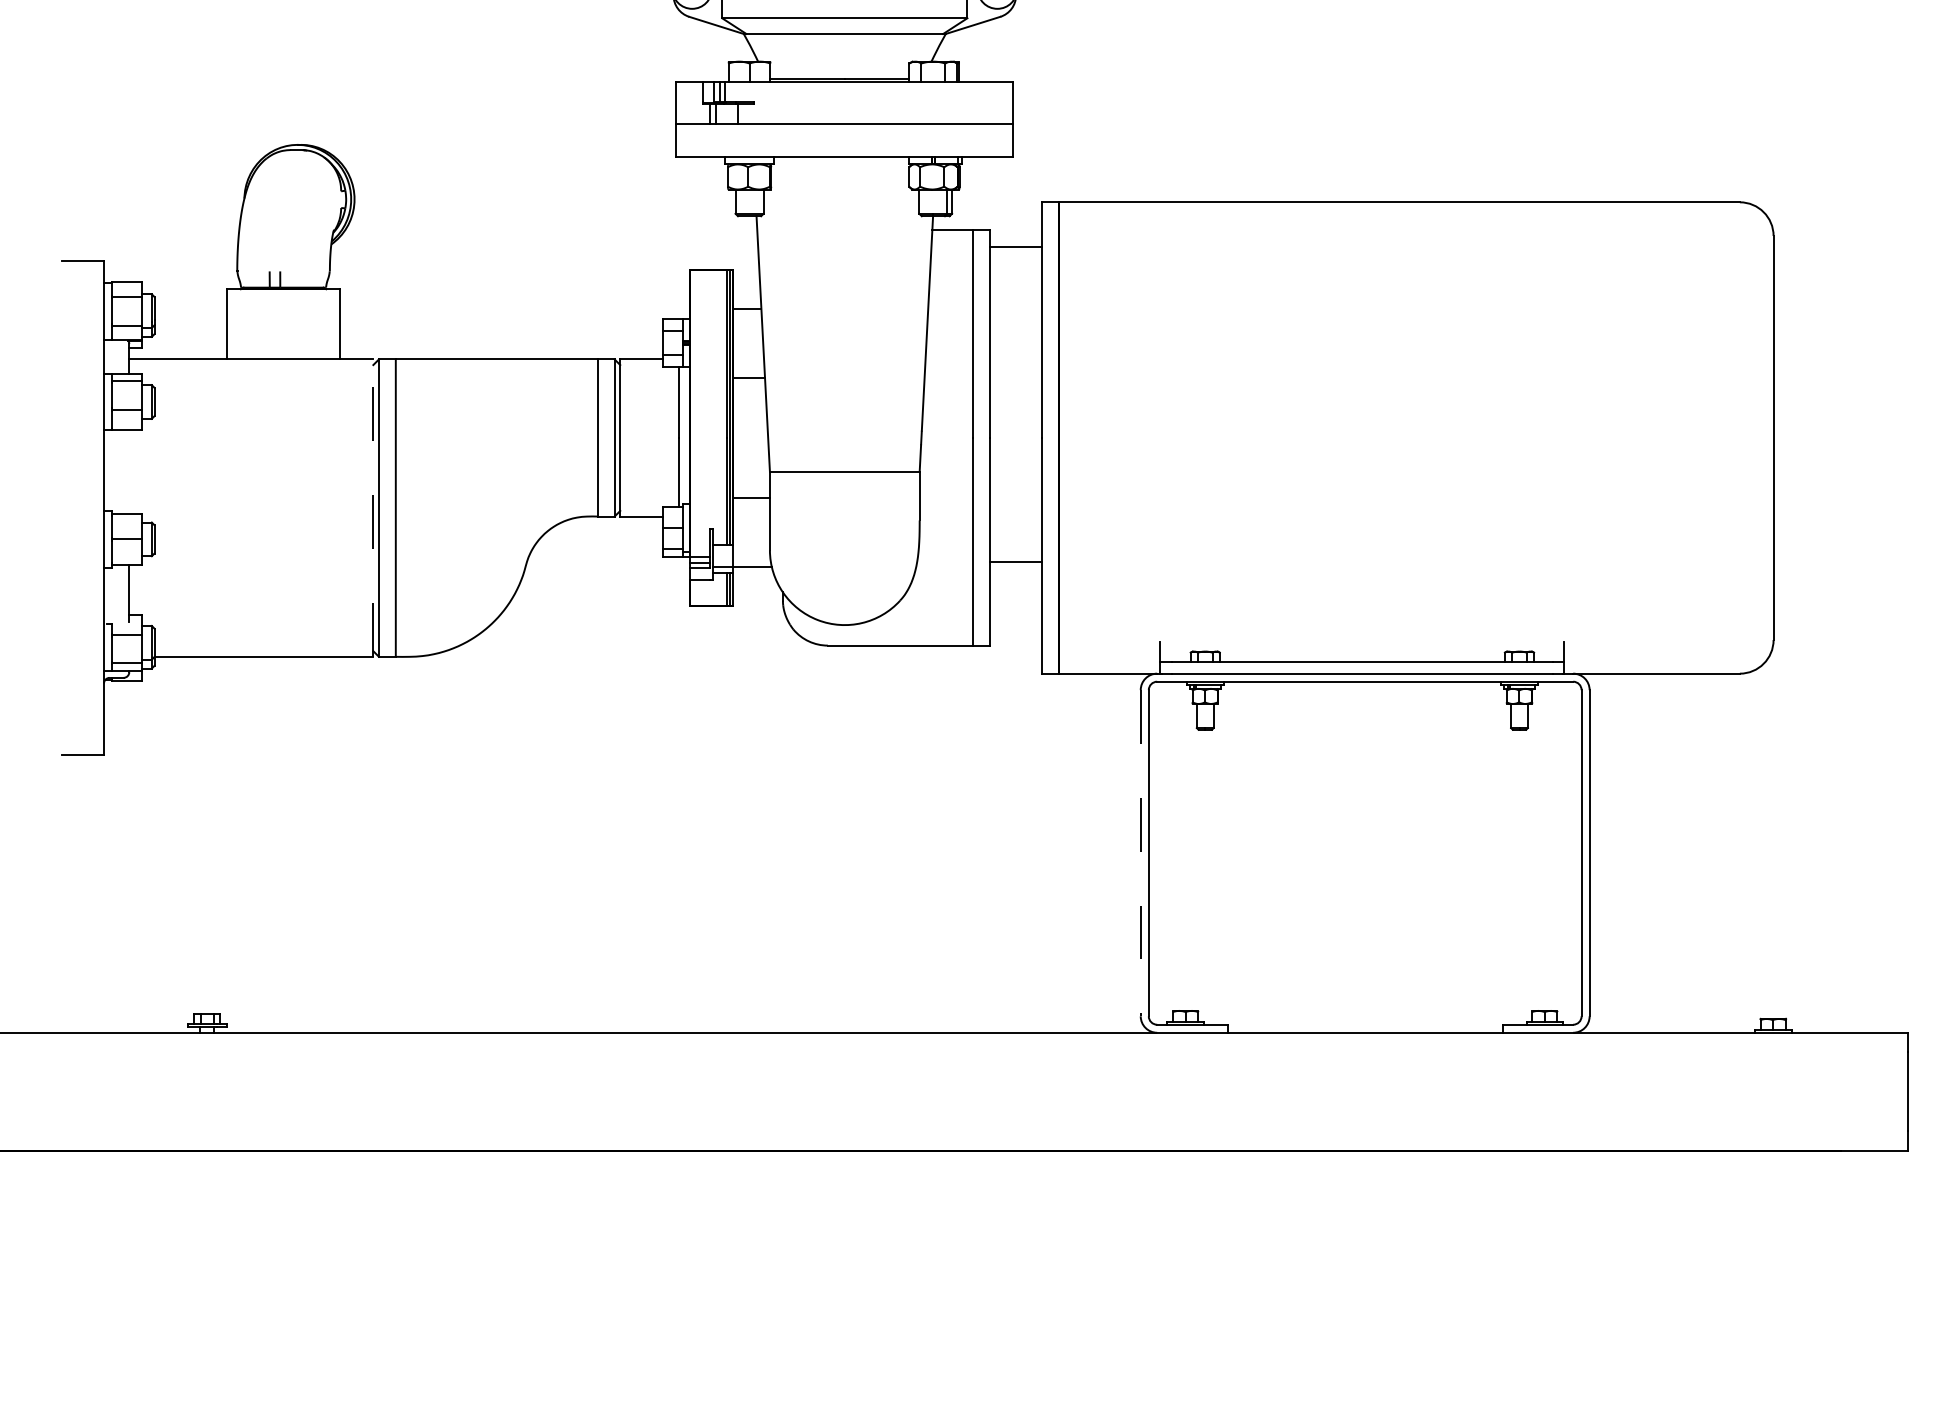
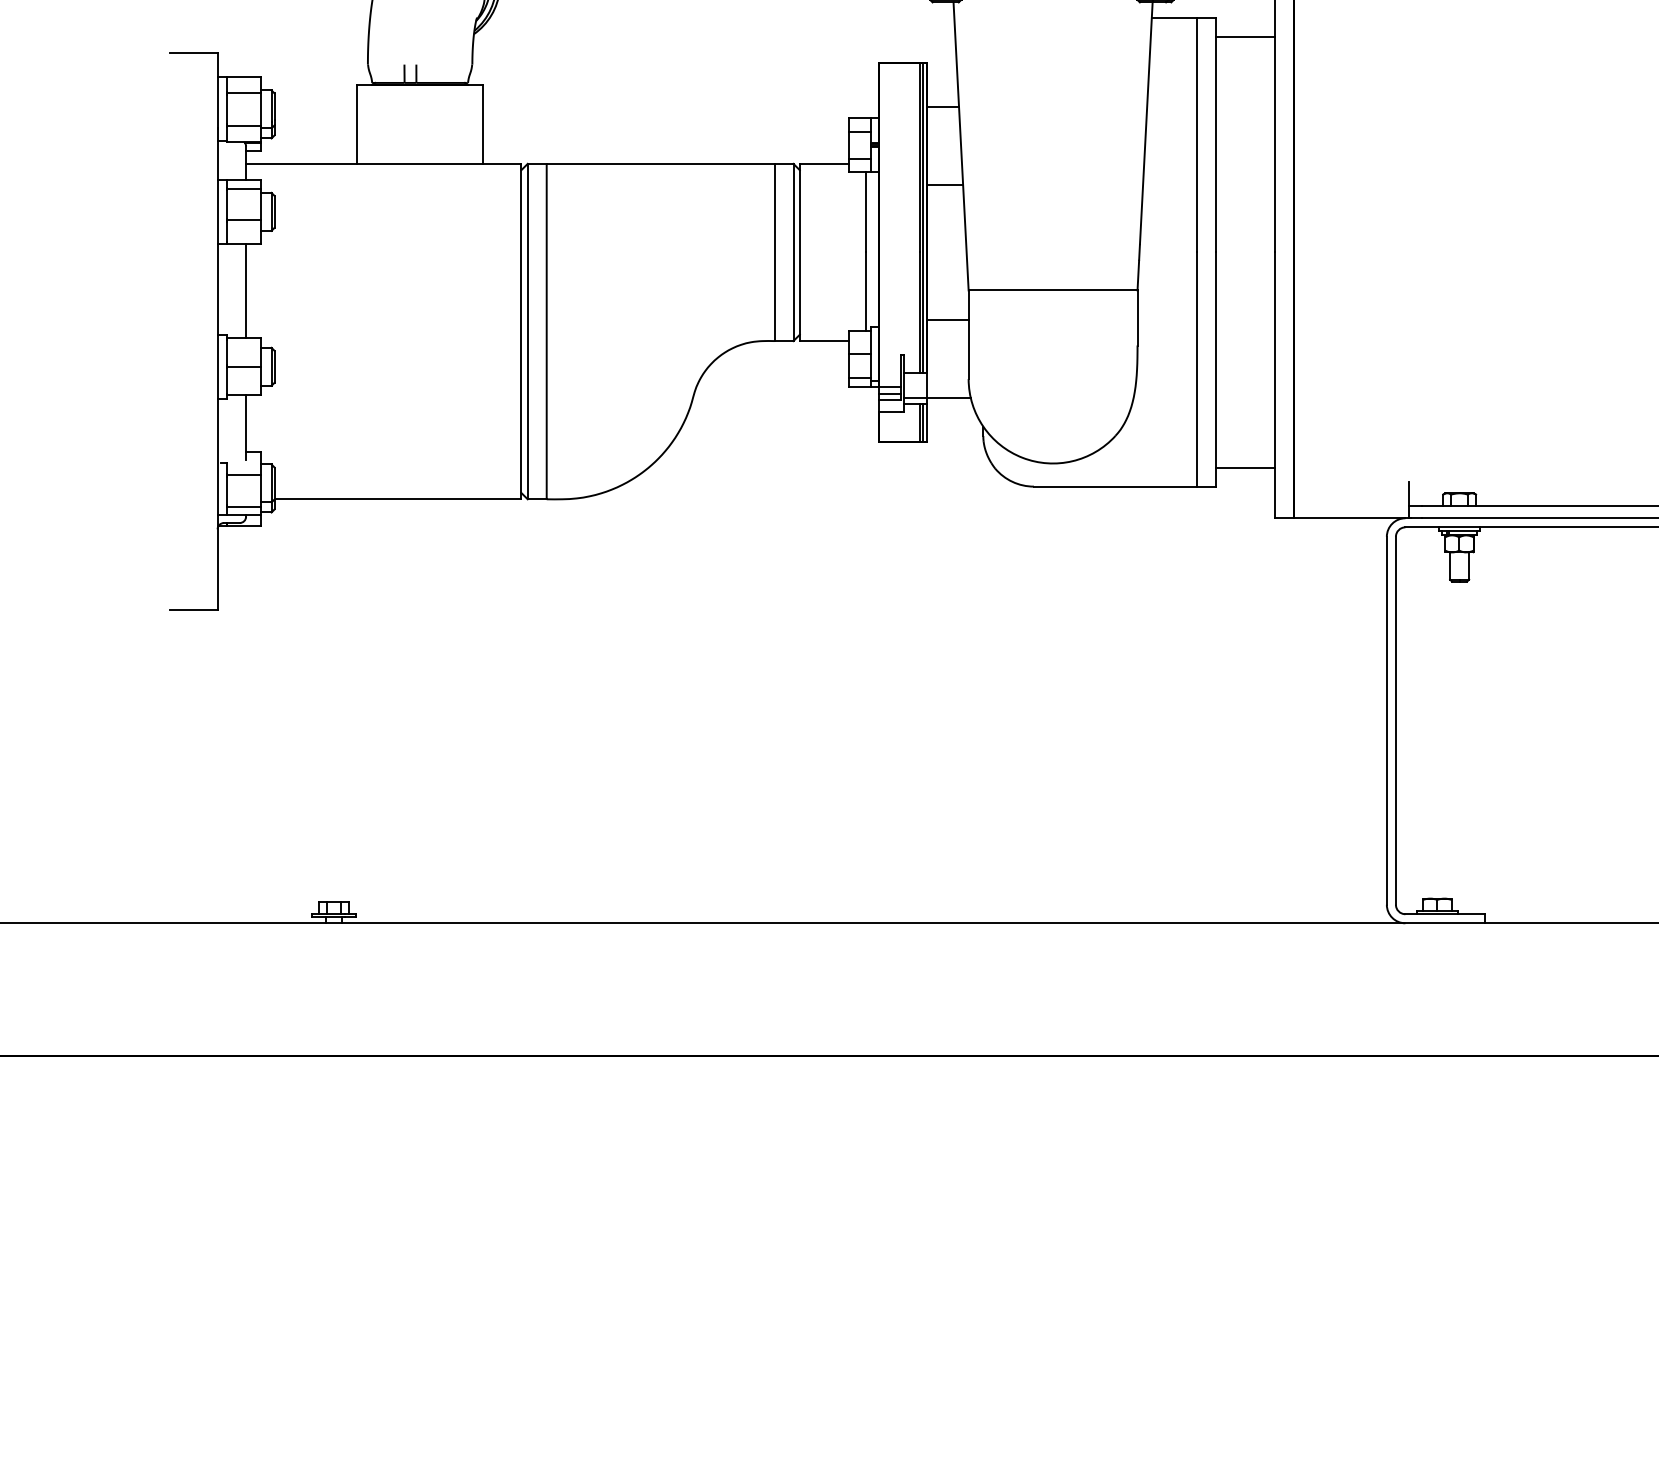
line: (129, 472) -> (246, 291), added
line: (373, 508) -> (521, 332), dashed -> solid
line: (1015, 561) -> (1245, 467), moved
line: (1140, 853) -> (1386, 721), dashed -> solid

